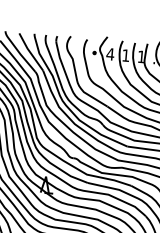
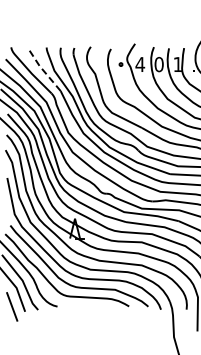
line: (29, 51) -> (42, 69), solid -> dashed
text: (125, 55) -> (158, 64), 1 -> 0

